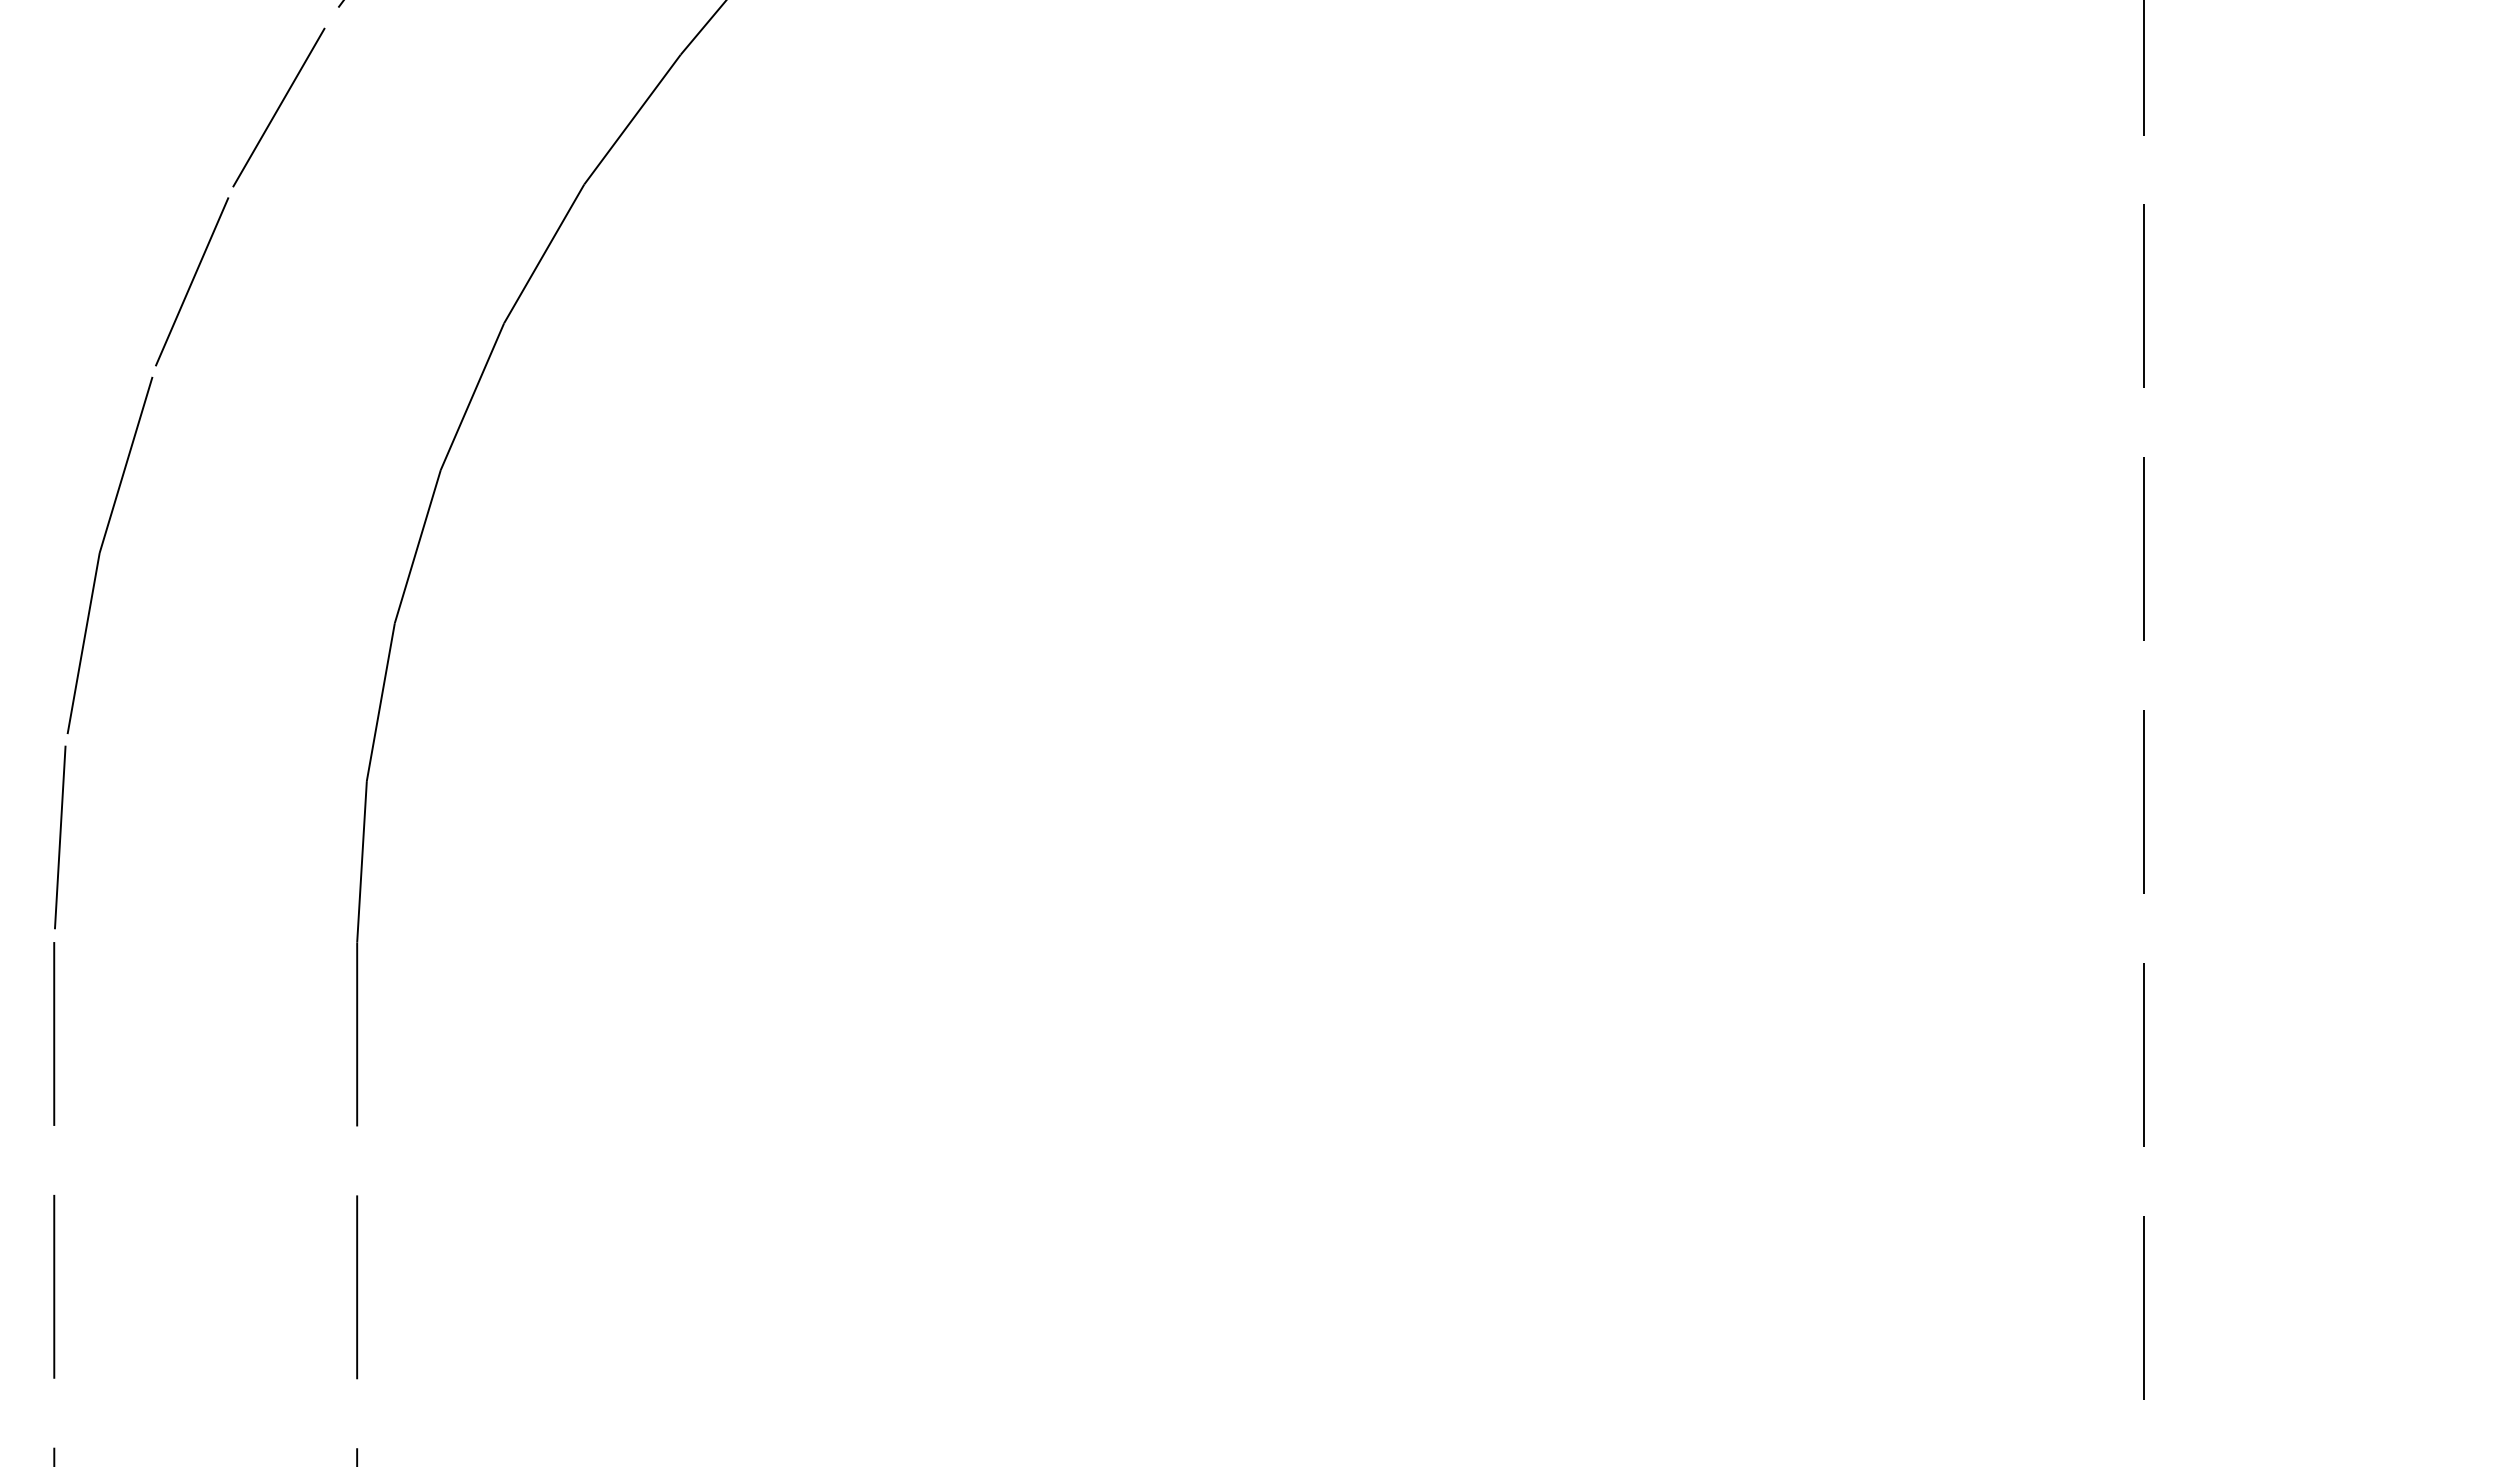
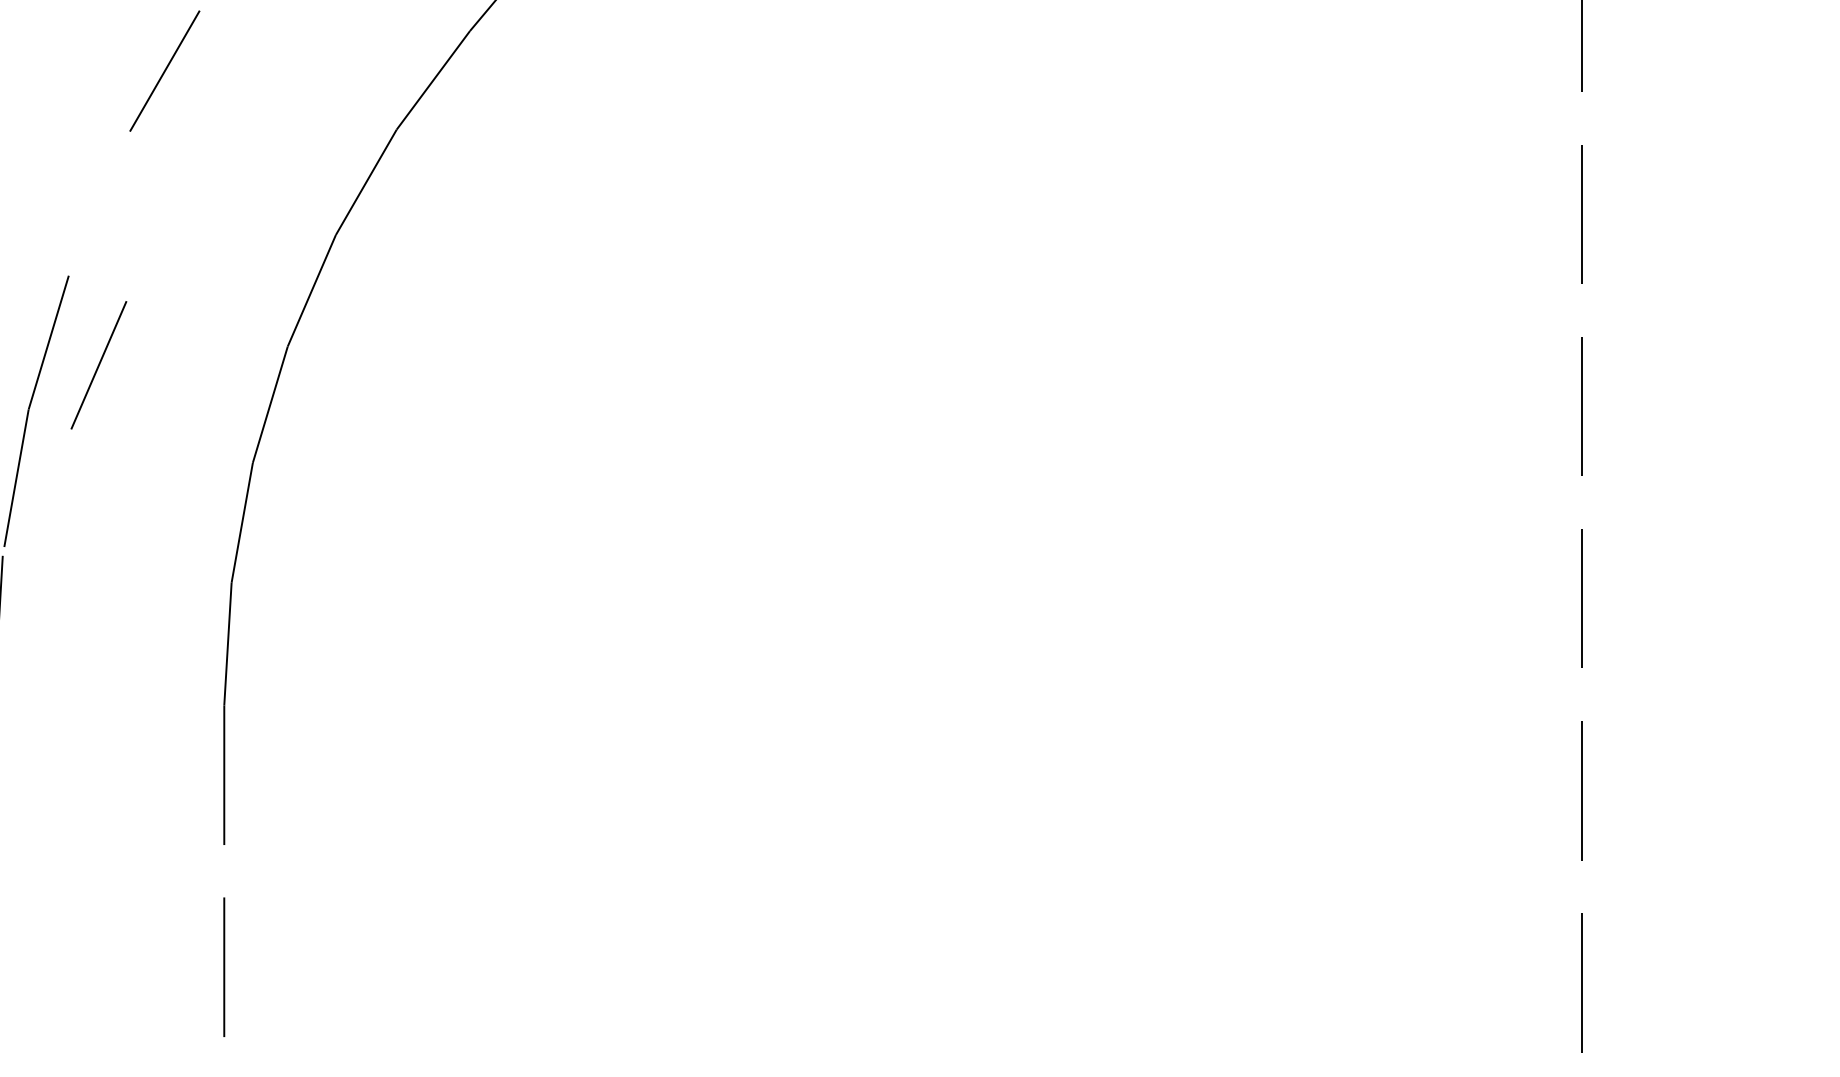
line: (192, 281) -> (99, 365), moved

